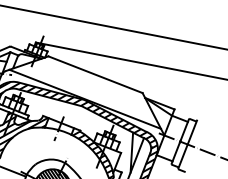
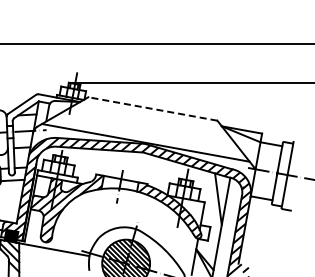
line: (95, 74) -> (152, 108), solid -> dashed

